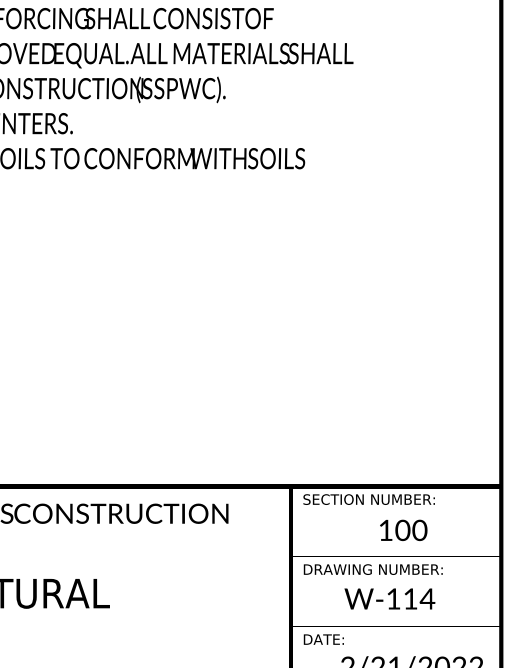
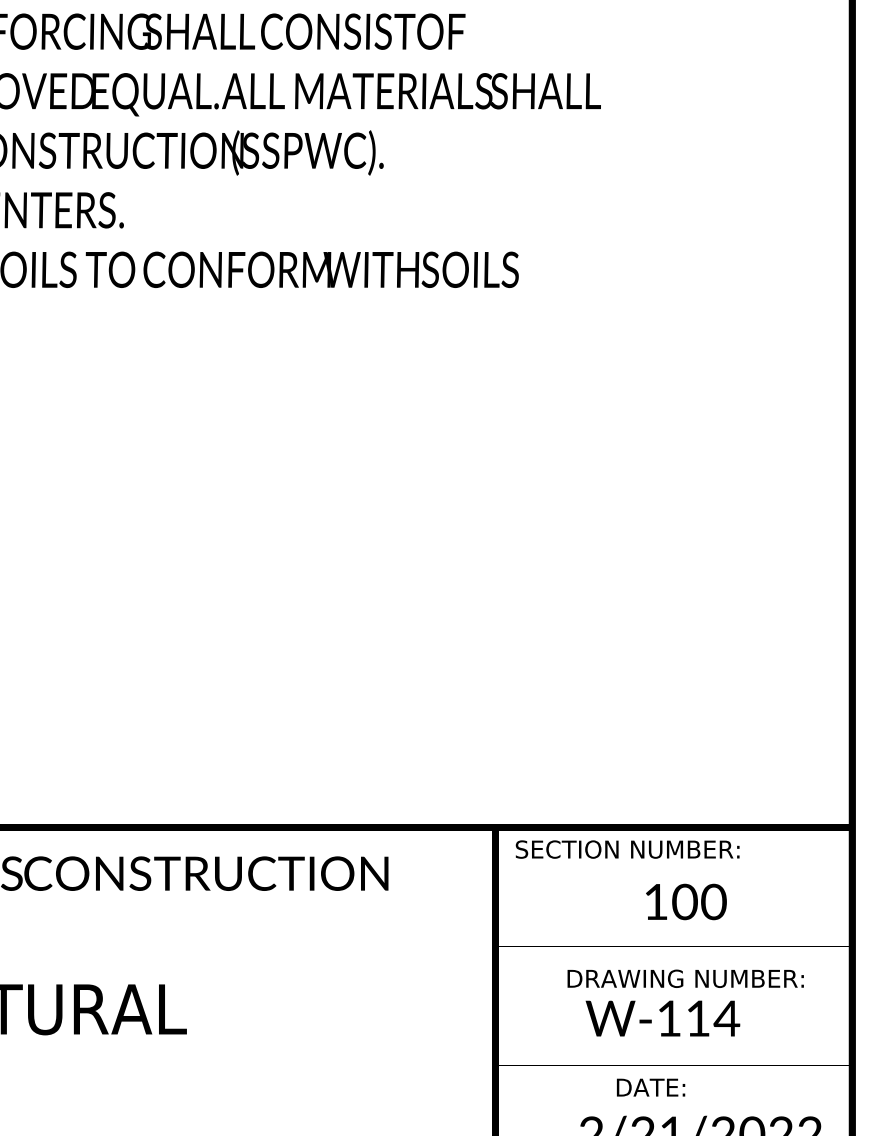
text: (372, 569) -> (684, 978), moved
text: (323, 639) -> (650, 1087), moved

